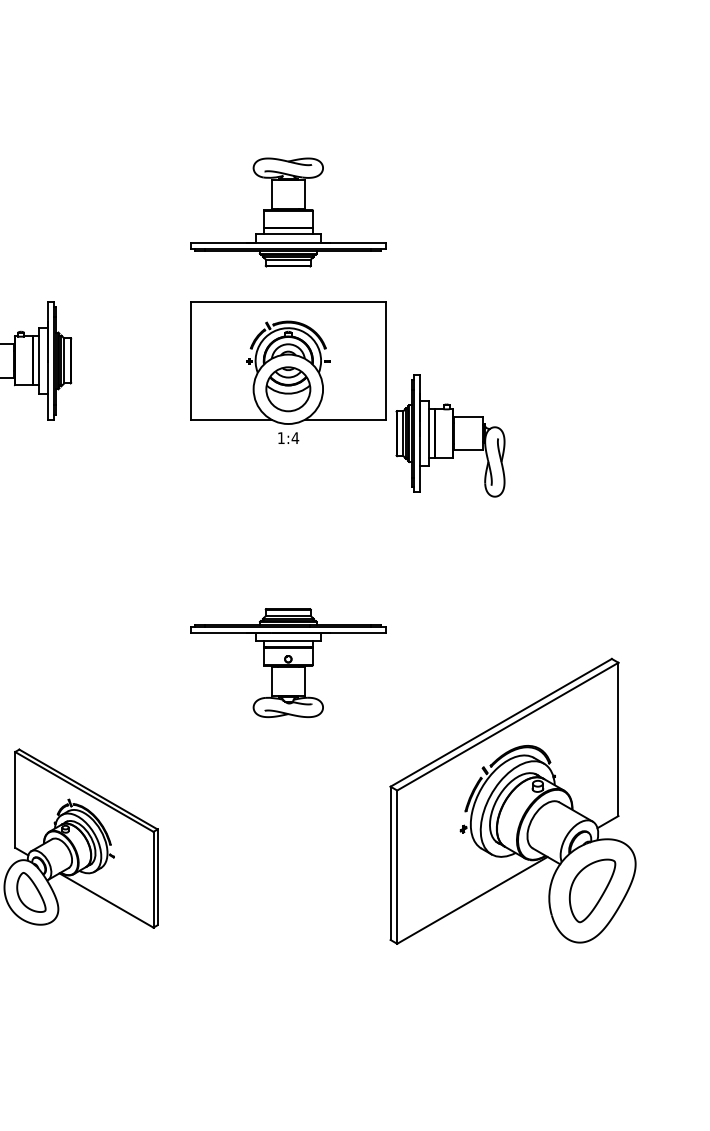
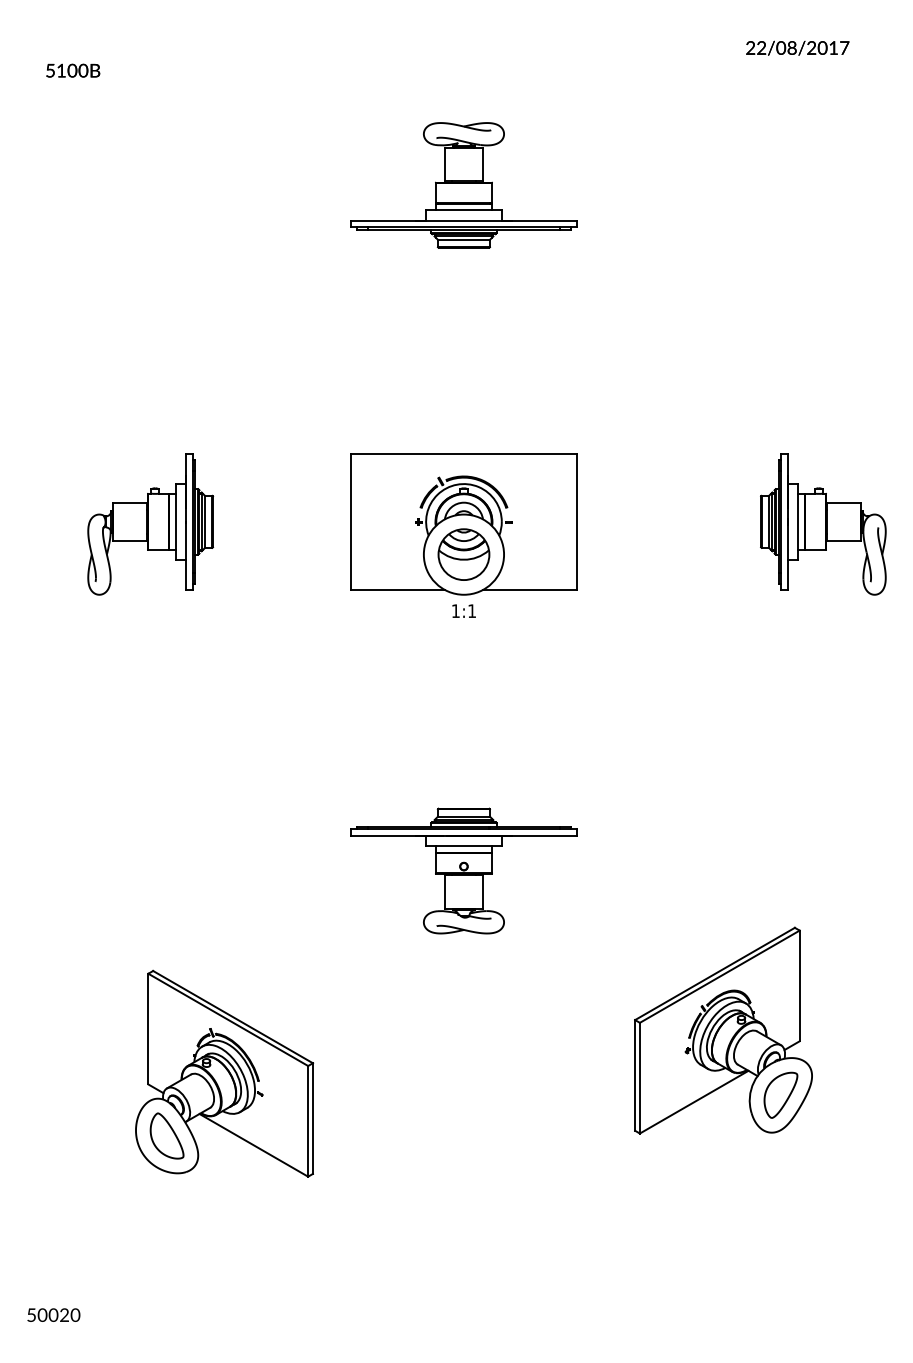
part: (287, 212) -> (463, 185), moved
part: (450, 435) -> (823, 524), moved
text: (294, 437) -> (471, 610), 1:4 -> 1:1
part: (512, 801) -> (723, 1030), size x0.62

